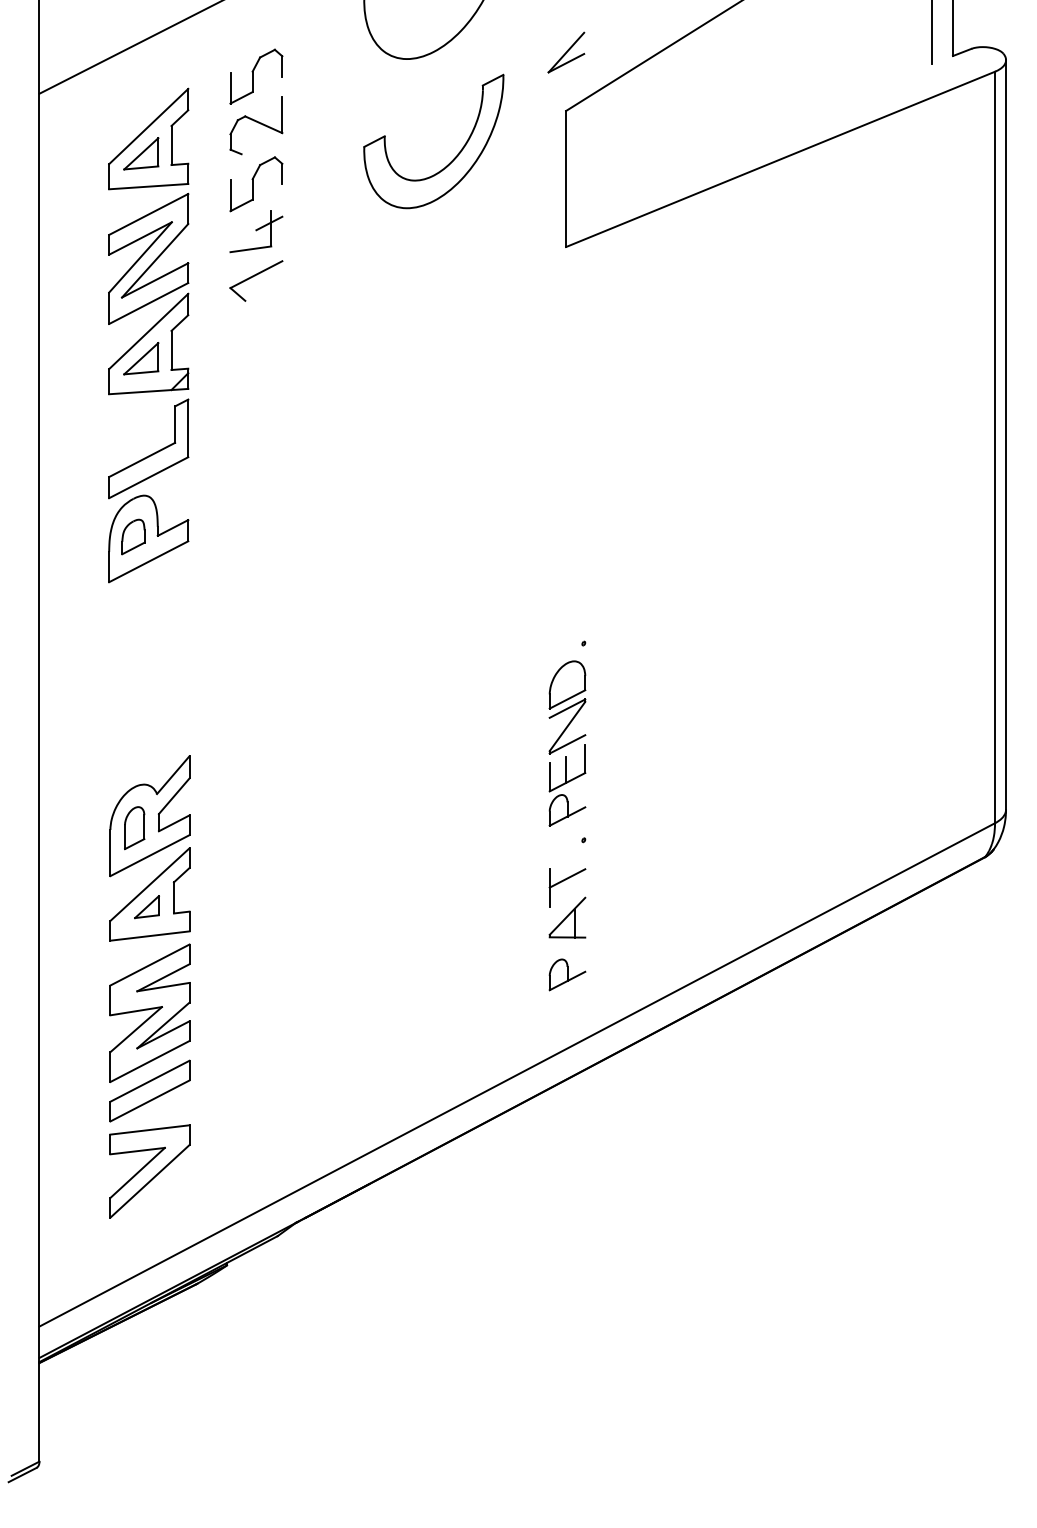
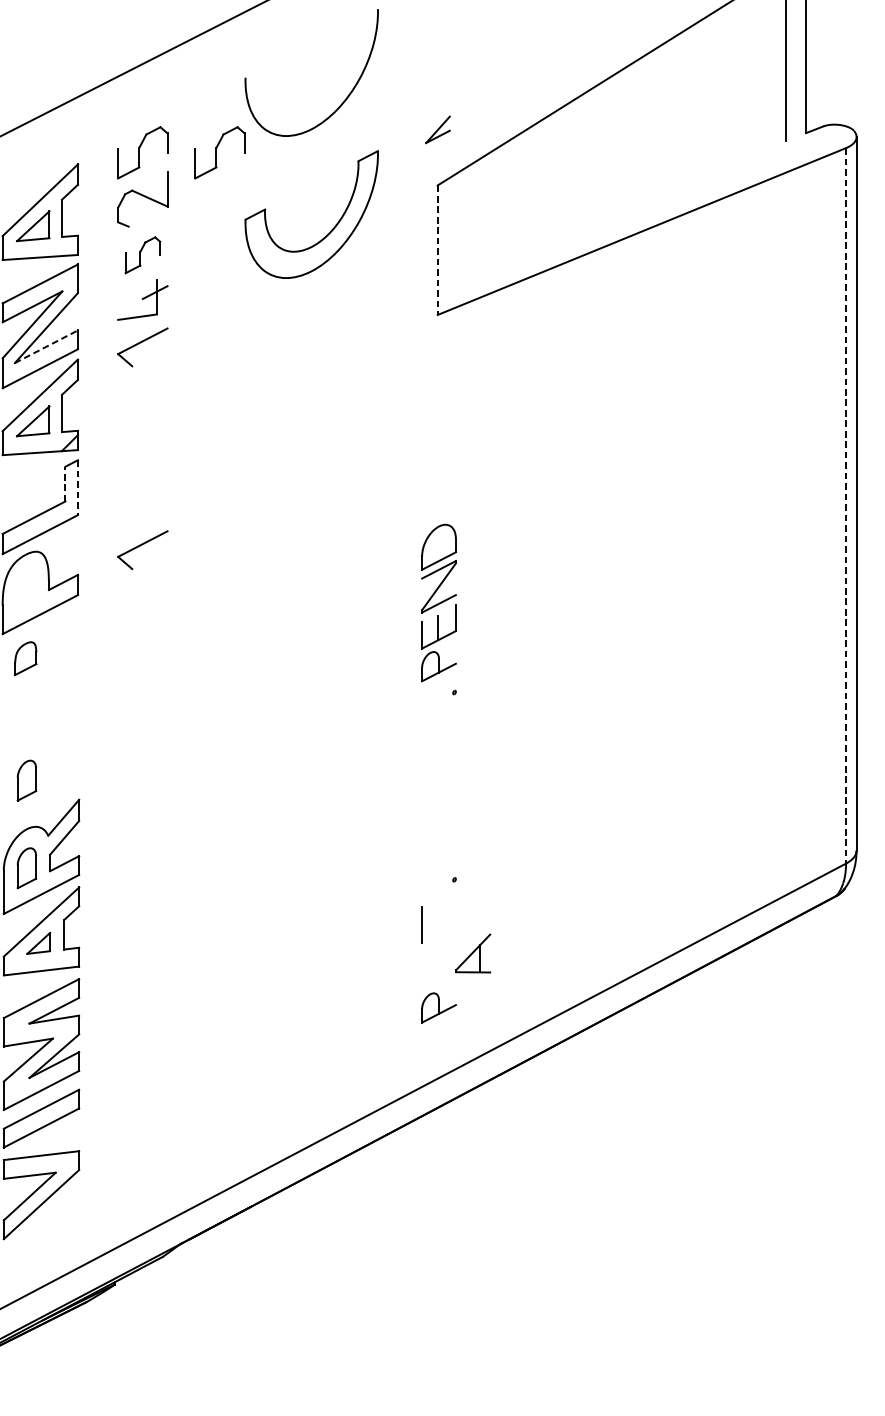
part: (566, 52) -> (438, 129), size x0.7
part: (337, 76) -> (220, 152), added
line: (566, 179) -> (438, 250), solid -> dashed
part: (256, 184) -> (142, 255), size x0.7
line: (155, 280) -> (46, 346), solid -> dashed
line: (175, 424) -> (65, 483), solid -> dashed
line: (188, 428) -> (78, 487), solid -> dashed
line: (995, 447) -> (846, 505), solid -> dashed
part: (256, 493) -> (142, 549), added
part: (133, 536) -> (25, 658), moved
part: (134, 736) -> (26, 781), added
part: (567, 743) -> (439, 602), moved
line: (567, 878) -> (439, 916), removed
part: (567, 917) -> (473, 953), moved

